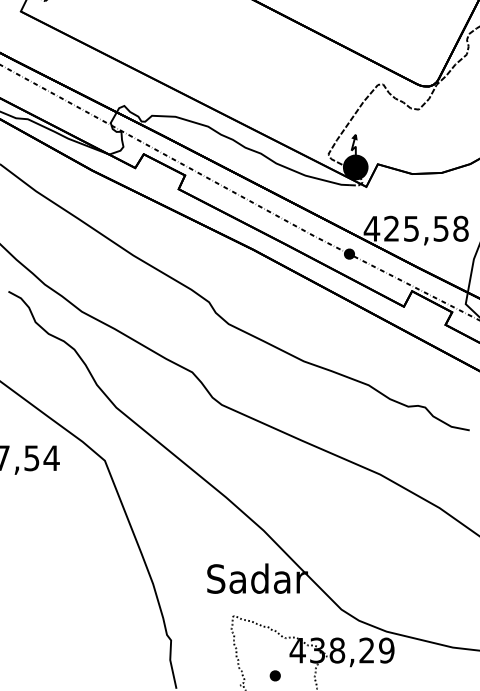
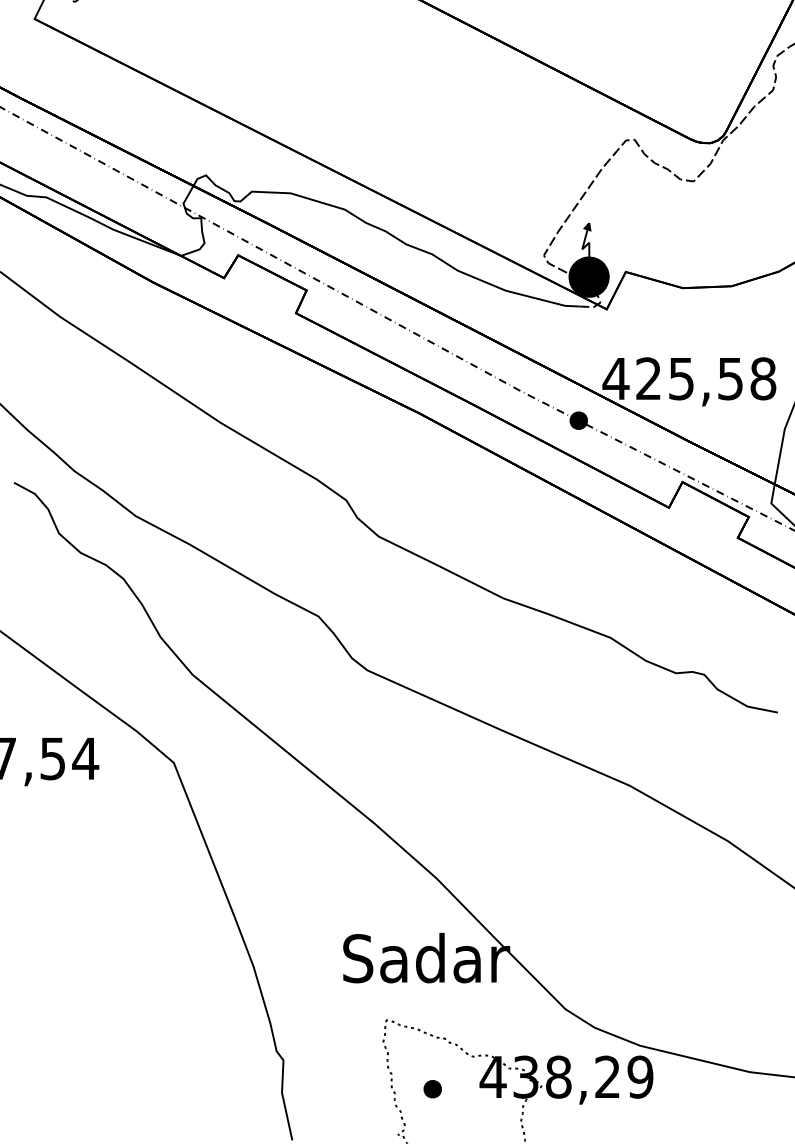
part: (274, 675) -> (431, 1088), moved

